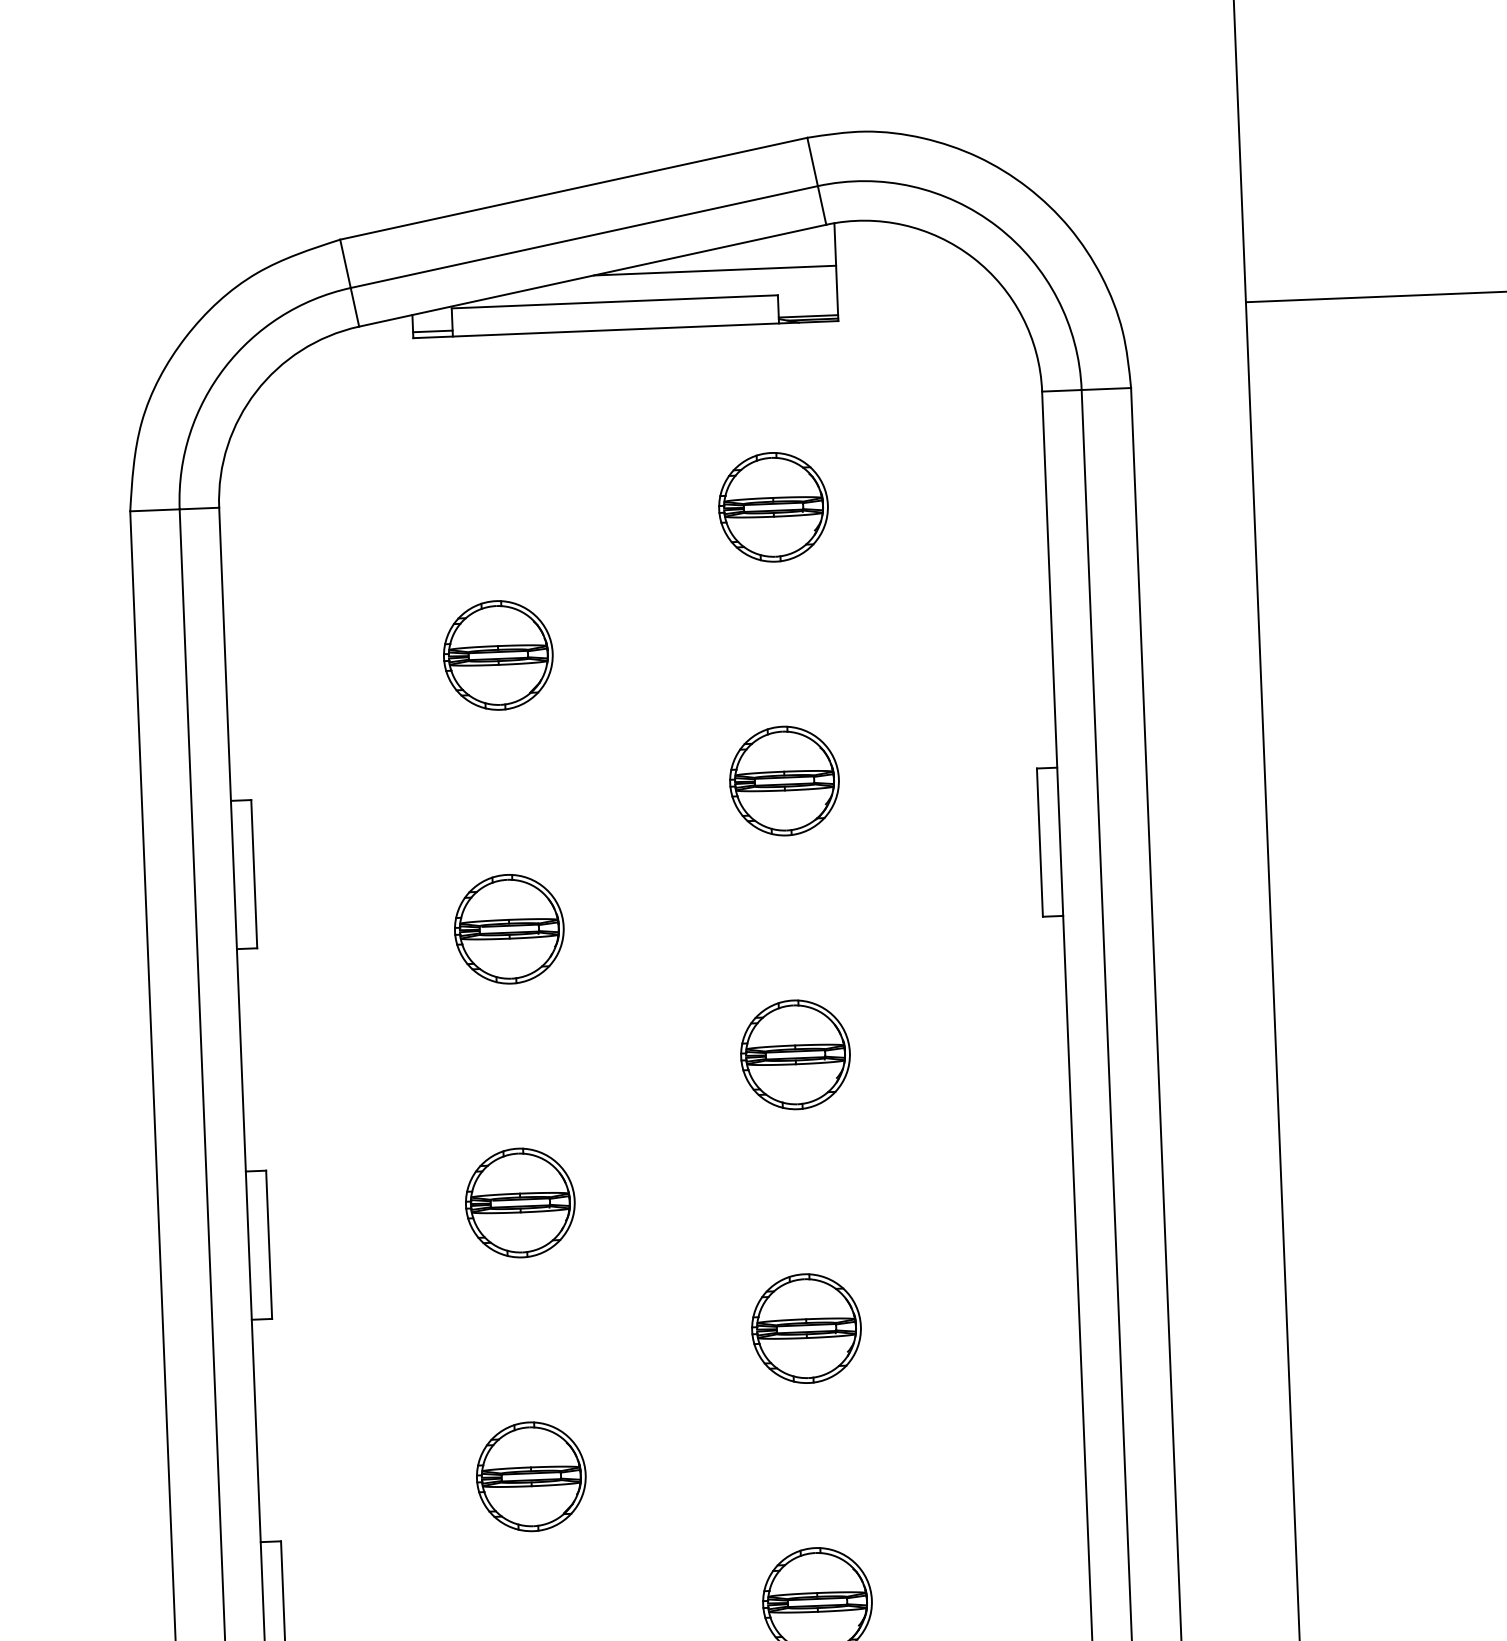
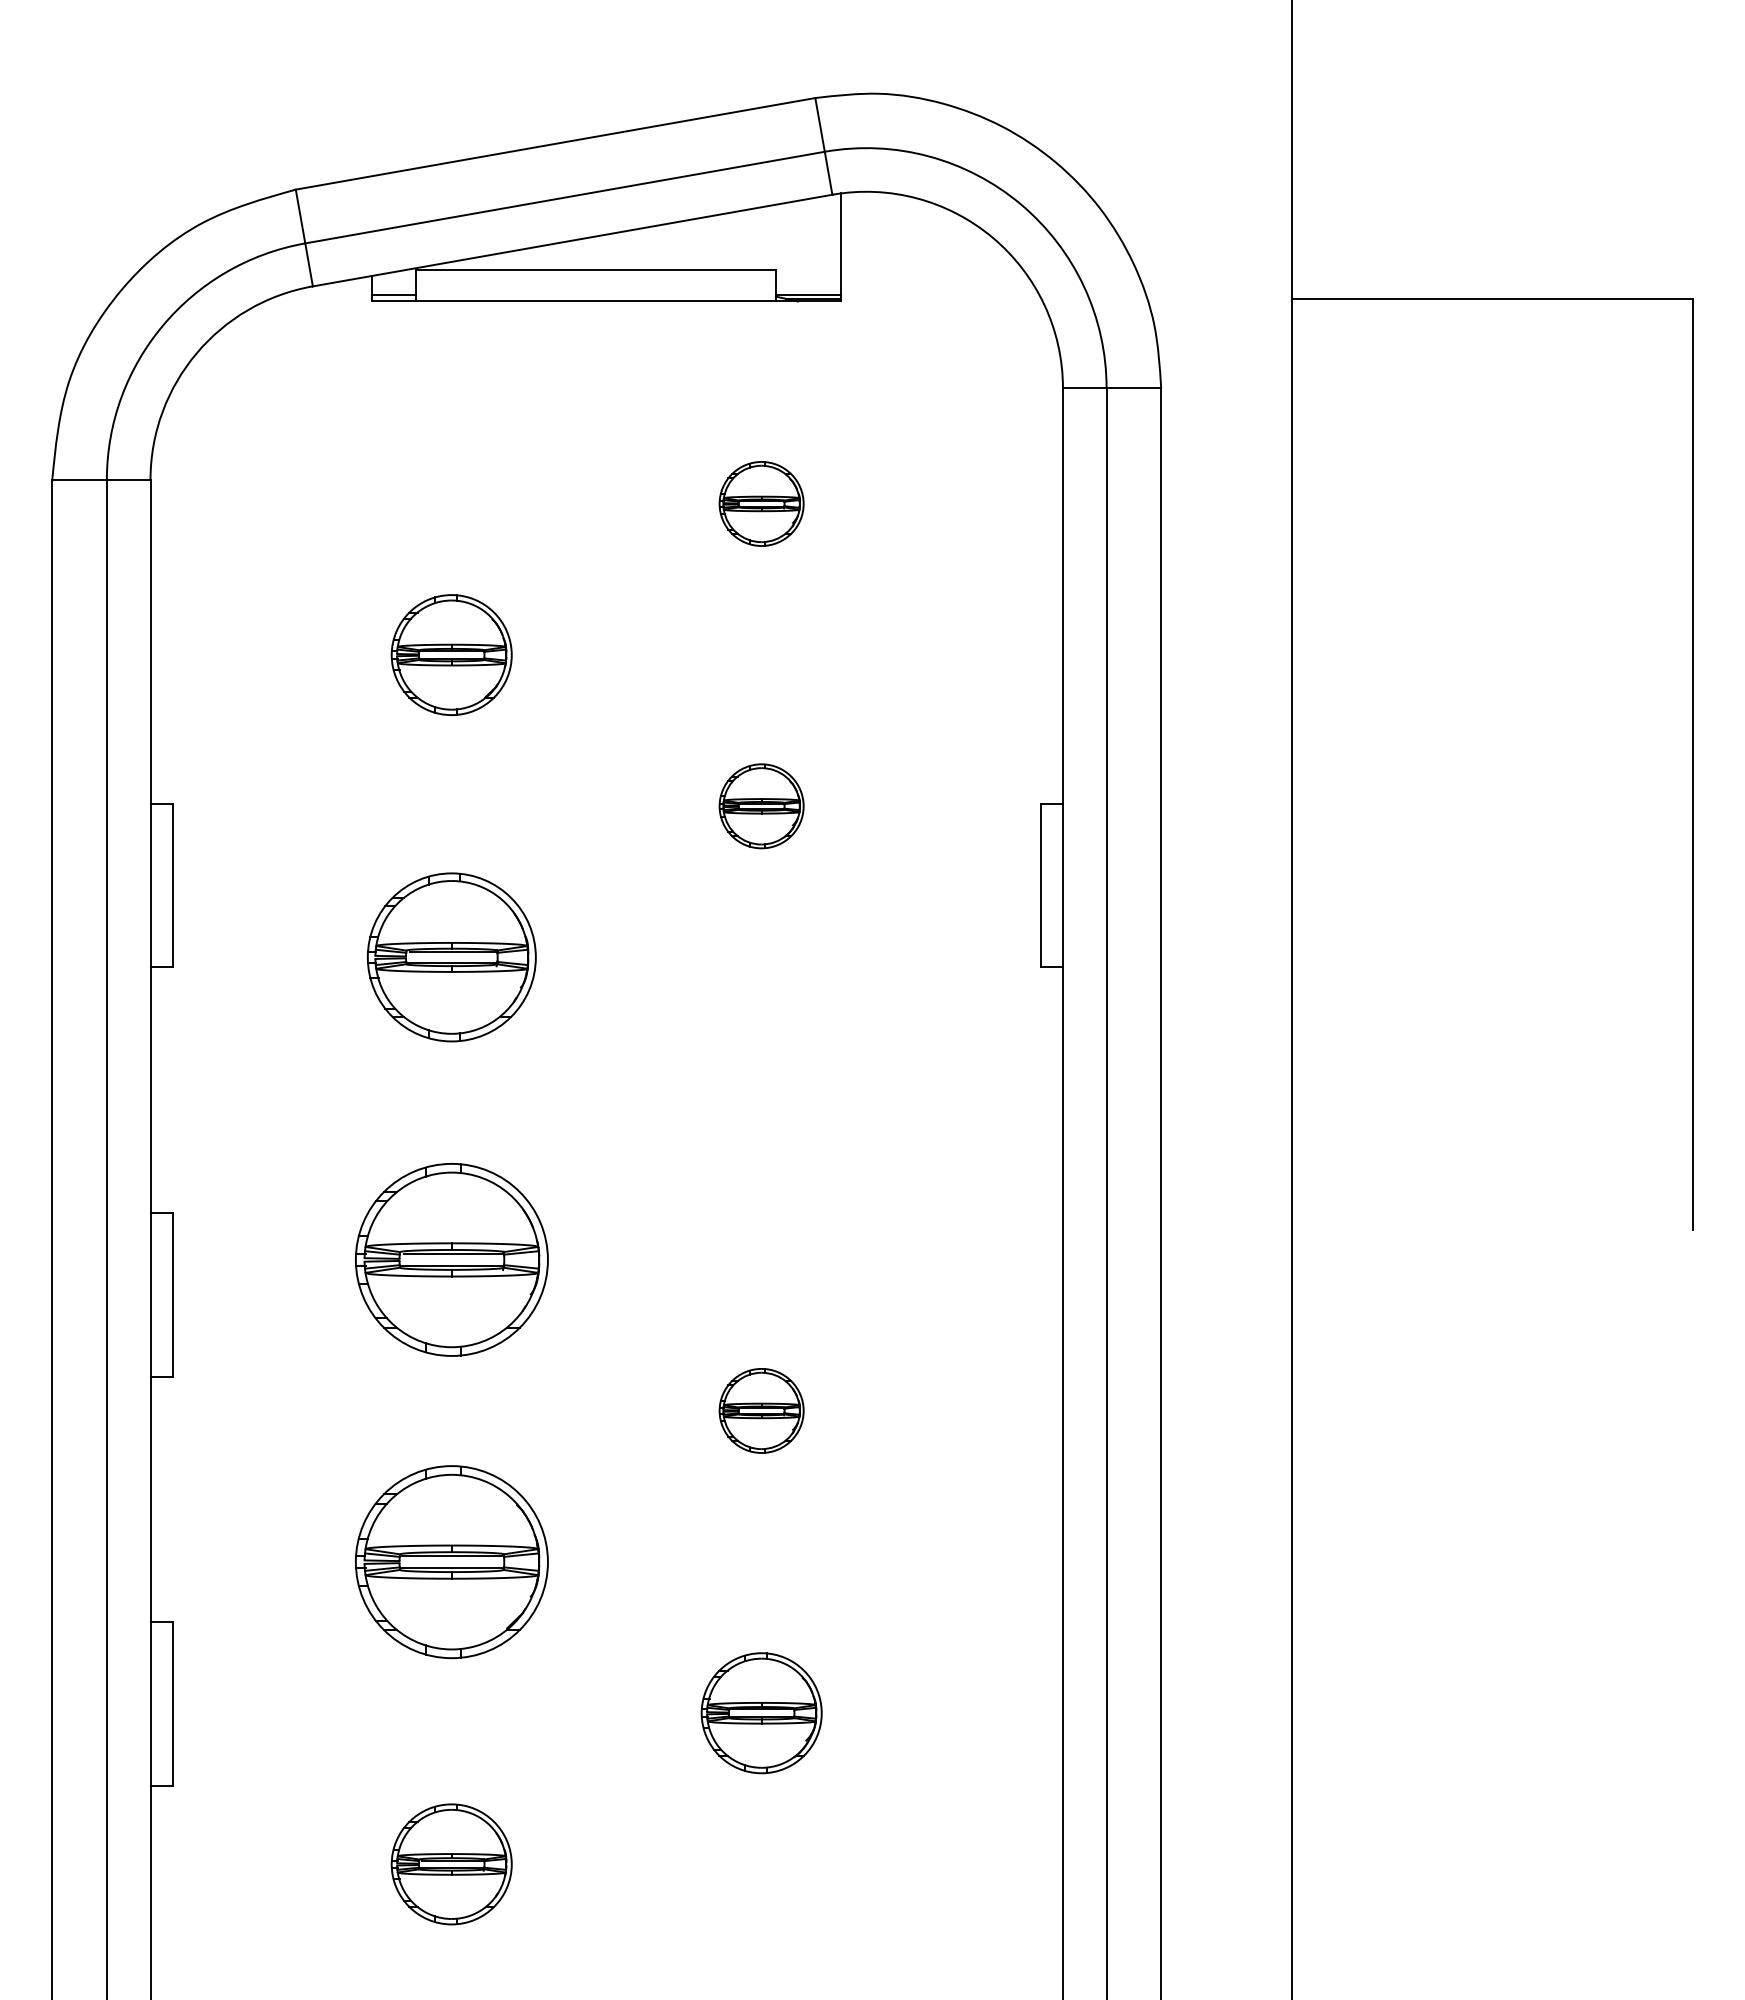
line: (714, 270) -> (707, 240), removed
part: (773, 506) -> (761, 503), size x0.7
part: (784, 781) -> (761, 806), size x0.7
part: (509, 929) -> (451, 957), size x1.4
part: (795, 1054) -> (761, 1108), removed
part: (520, 1202) -> (451, 1259), size x1.6
part: (806, 1328) -> (761, 1410), size x0.7
part: (531, 1476) -> (451, 1561), size x1.6

